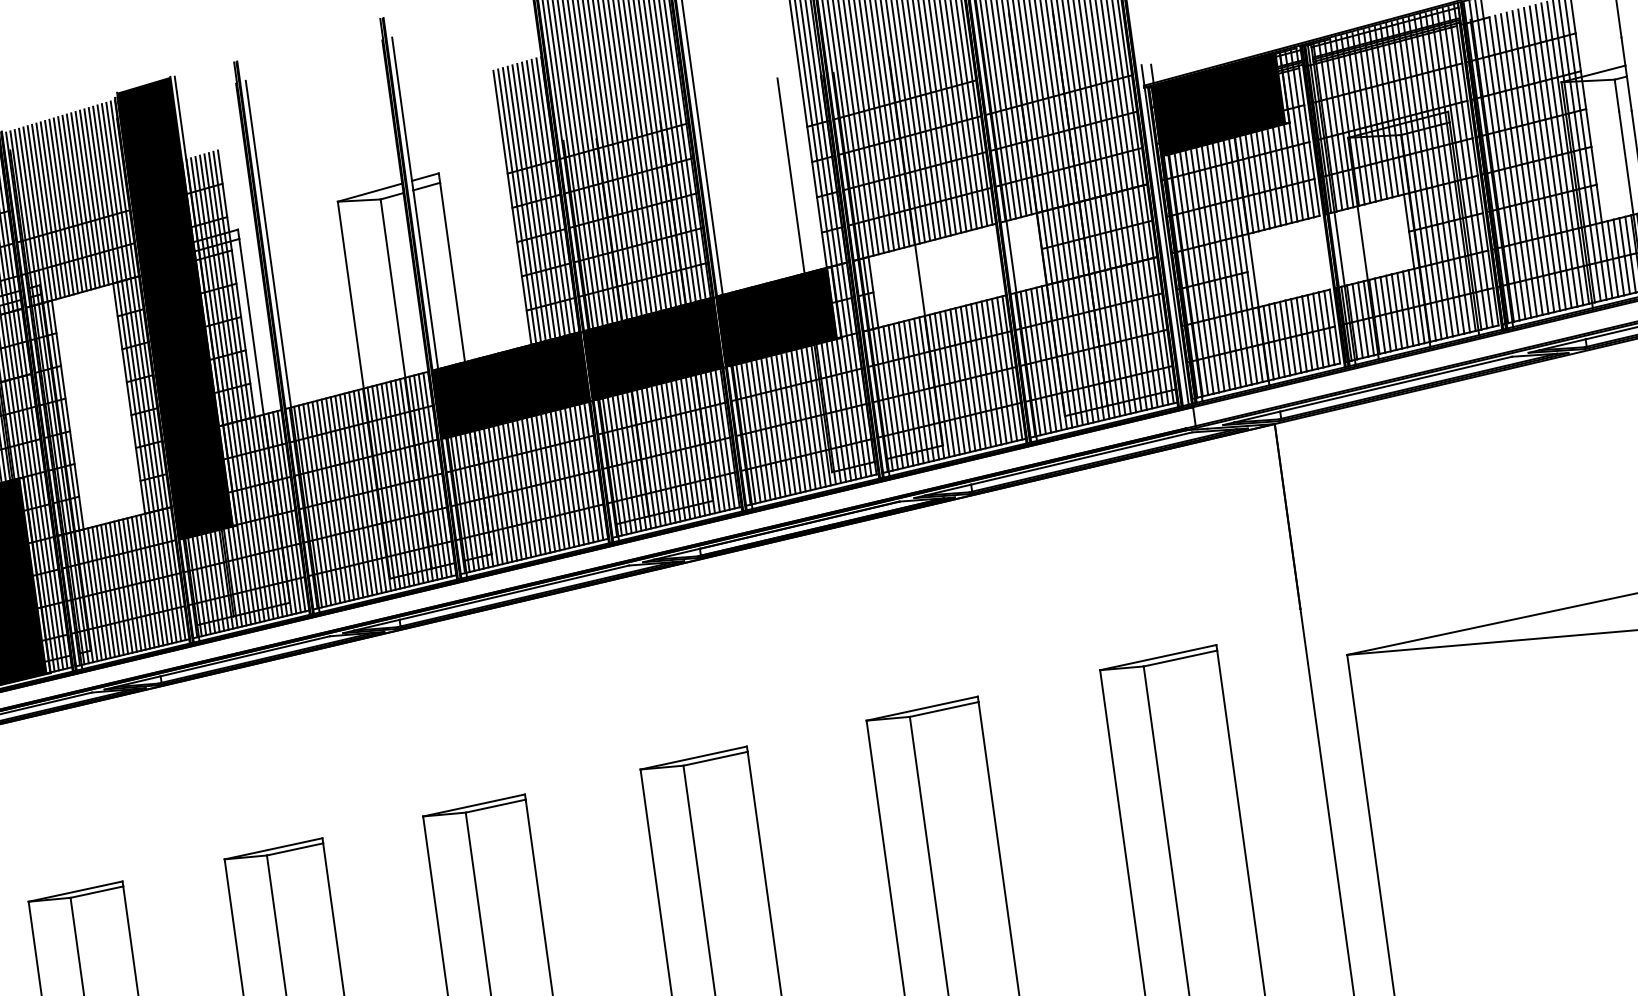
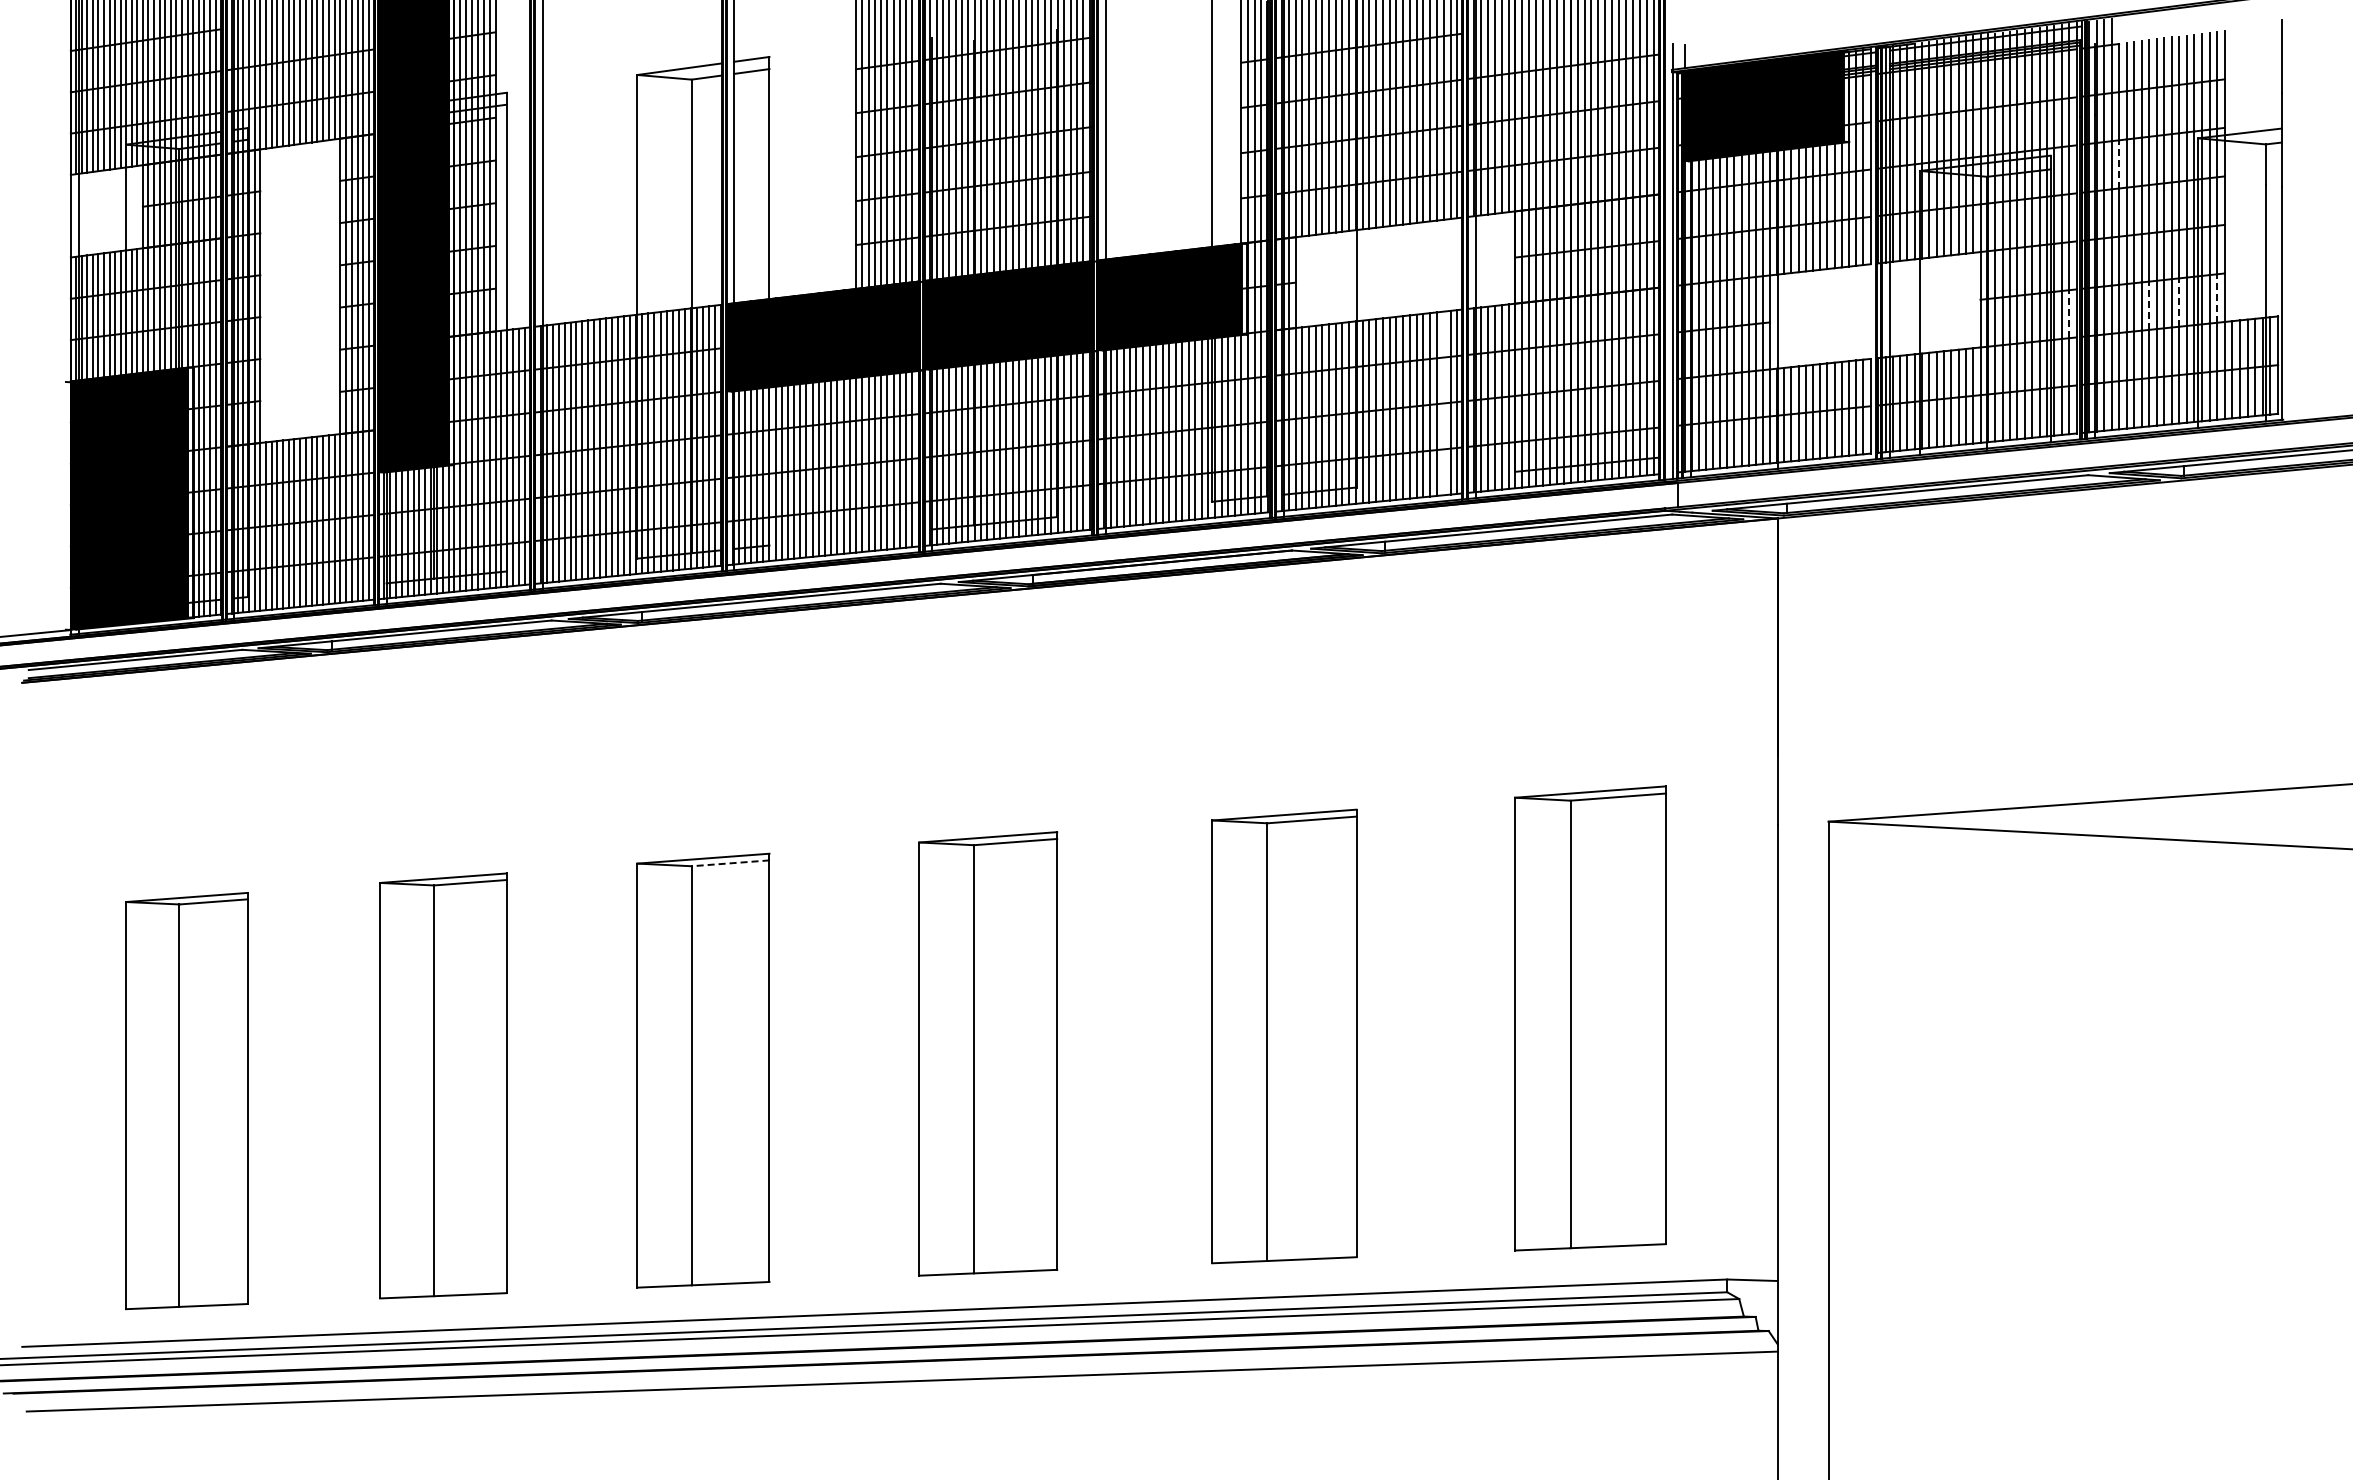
line: (1502, 110) -> (2119, 163), solid -> dashed
line: (1593, 205) -> (2217, 298), solid -> dashed
line: (1564, 212) -> (2179, 302), solid -> dashed
line: (1541, 217) -> (2149, 305), solid -> dashed
line: (1479, 232) -> (2069, 313), solid -> dashed
line: (1001, 370) -> (1443, 403), removed
line: (495, 806) -> (730, 863), solid -> dashed

